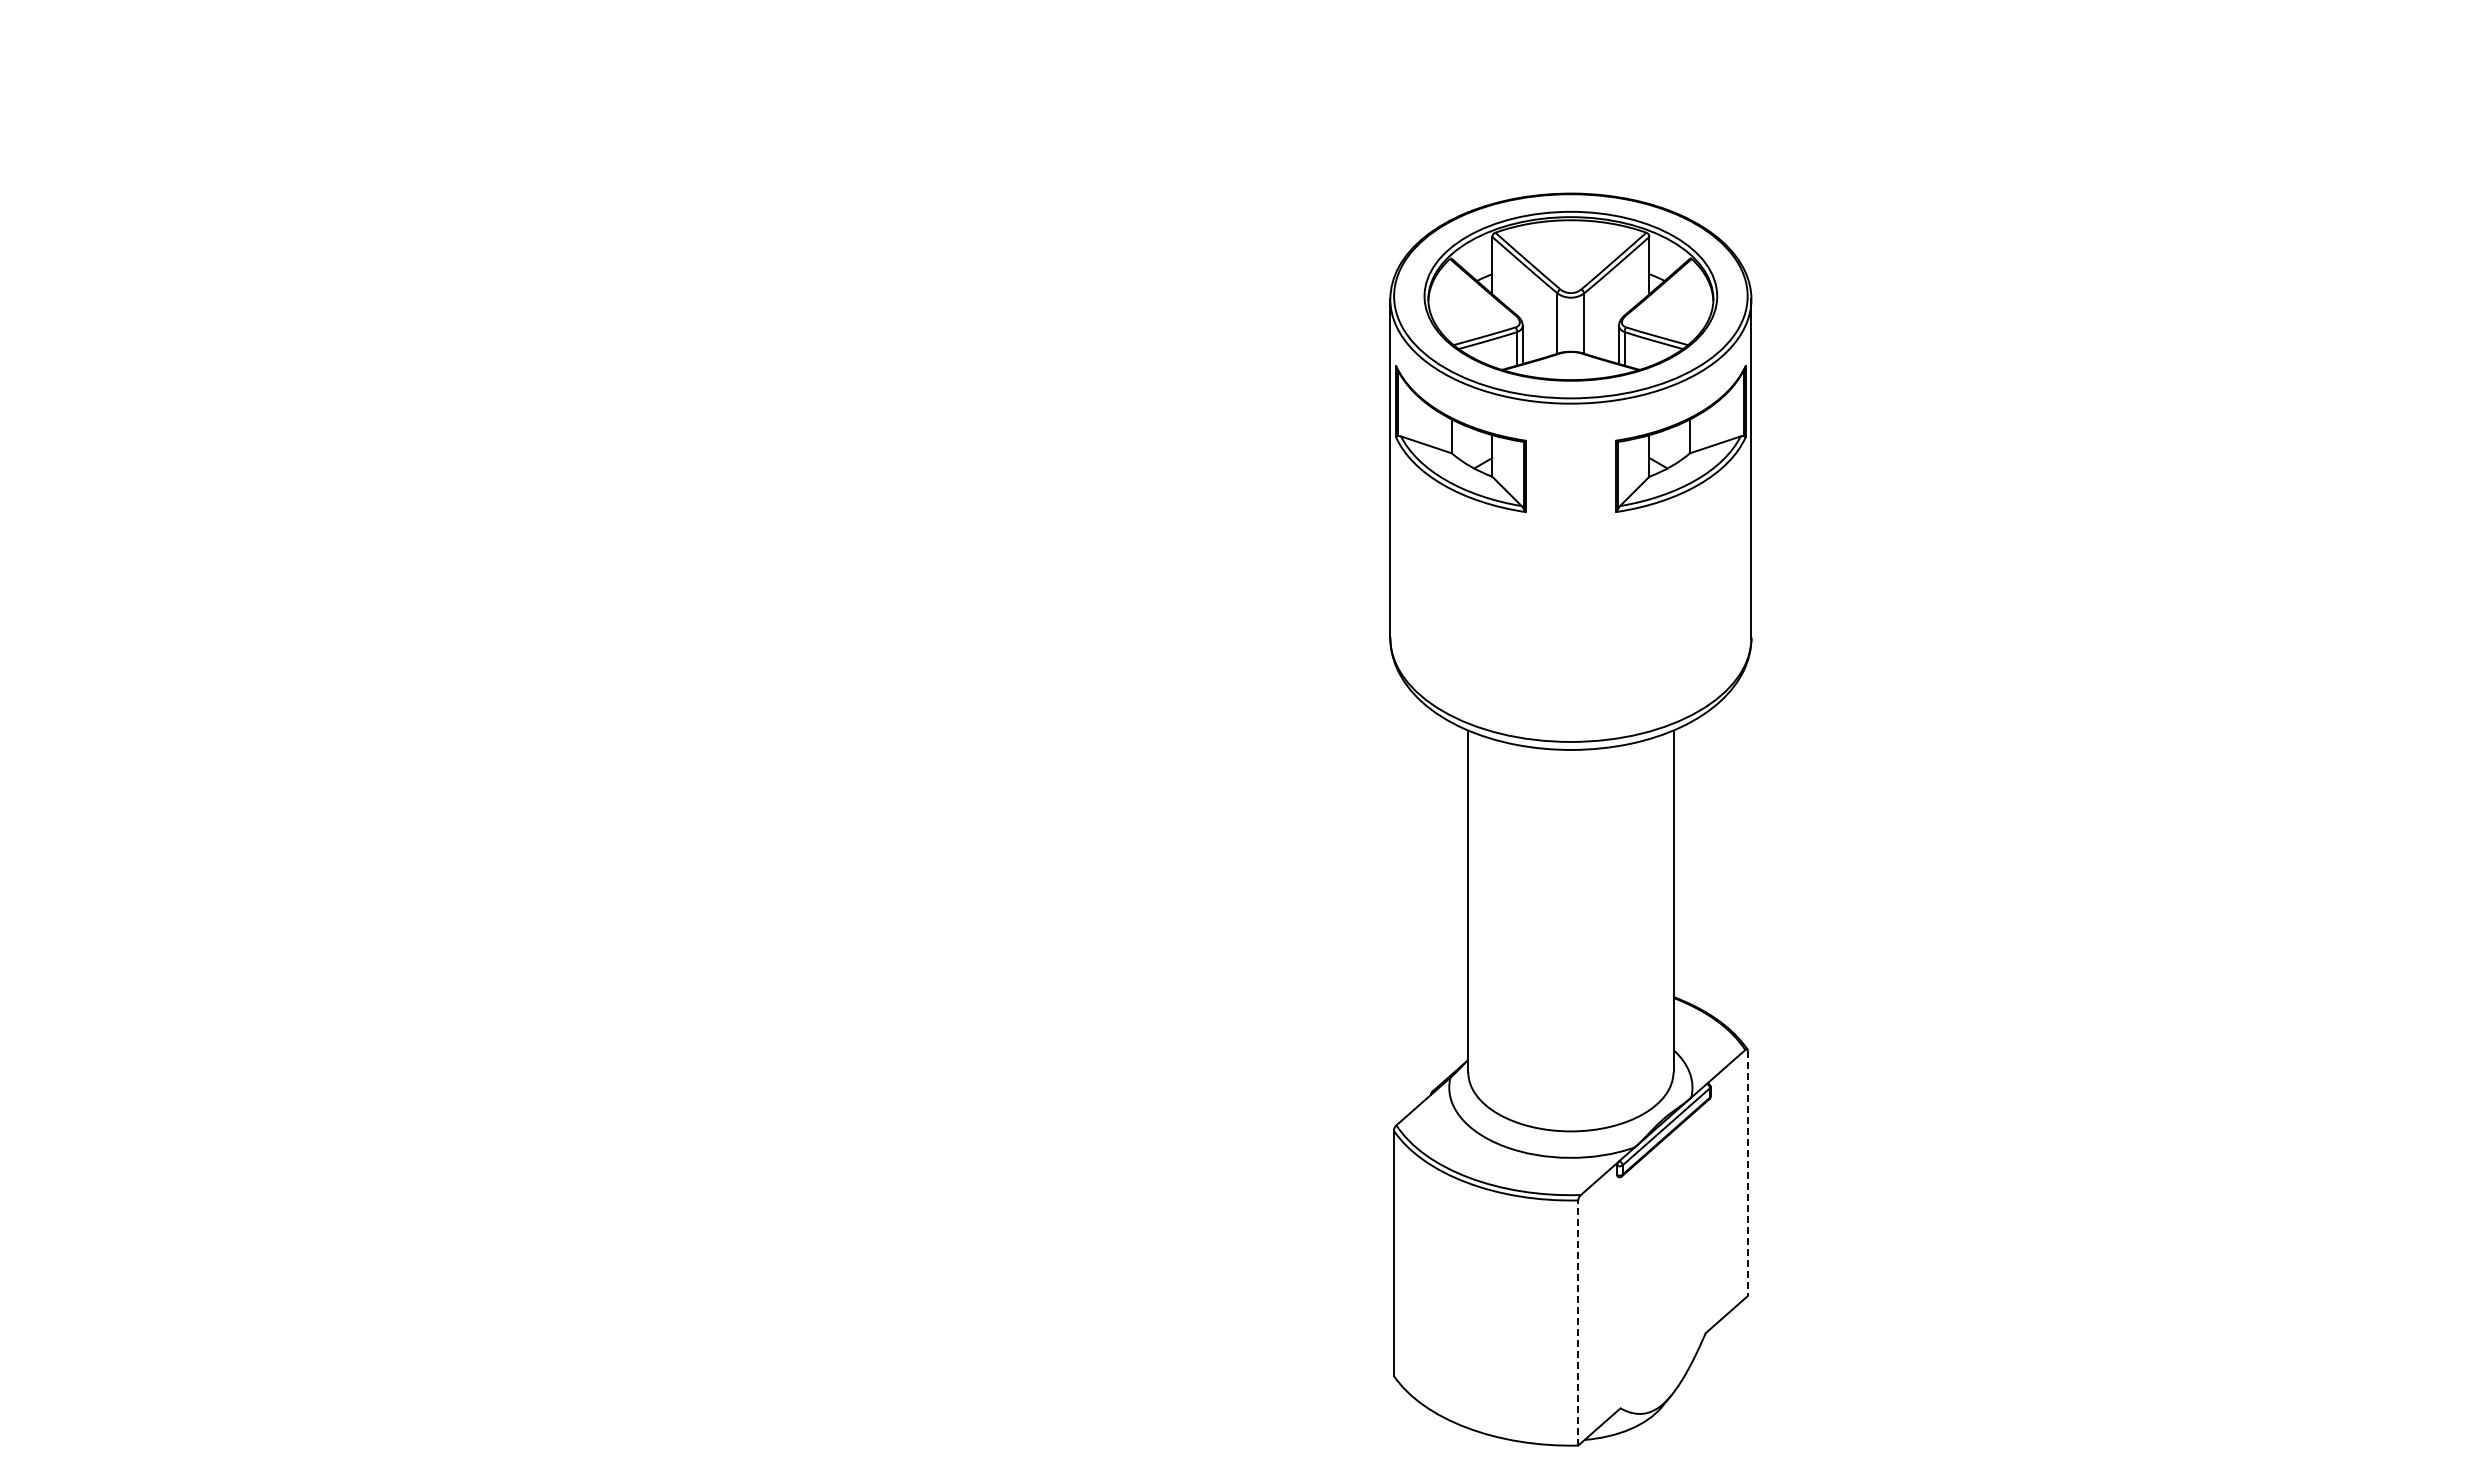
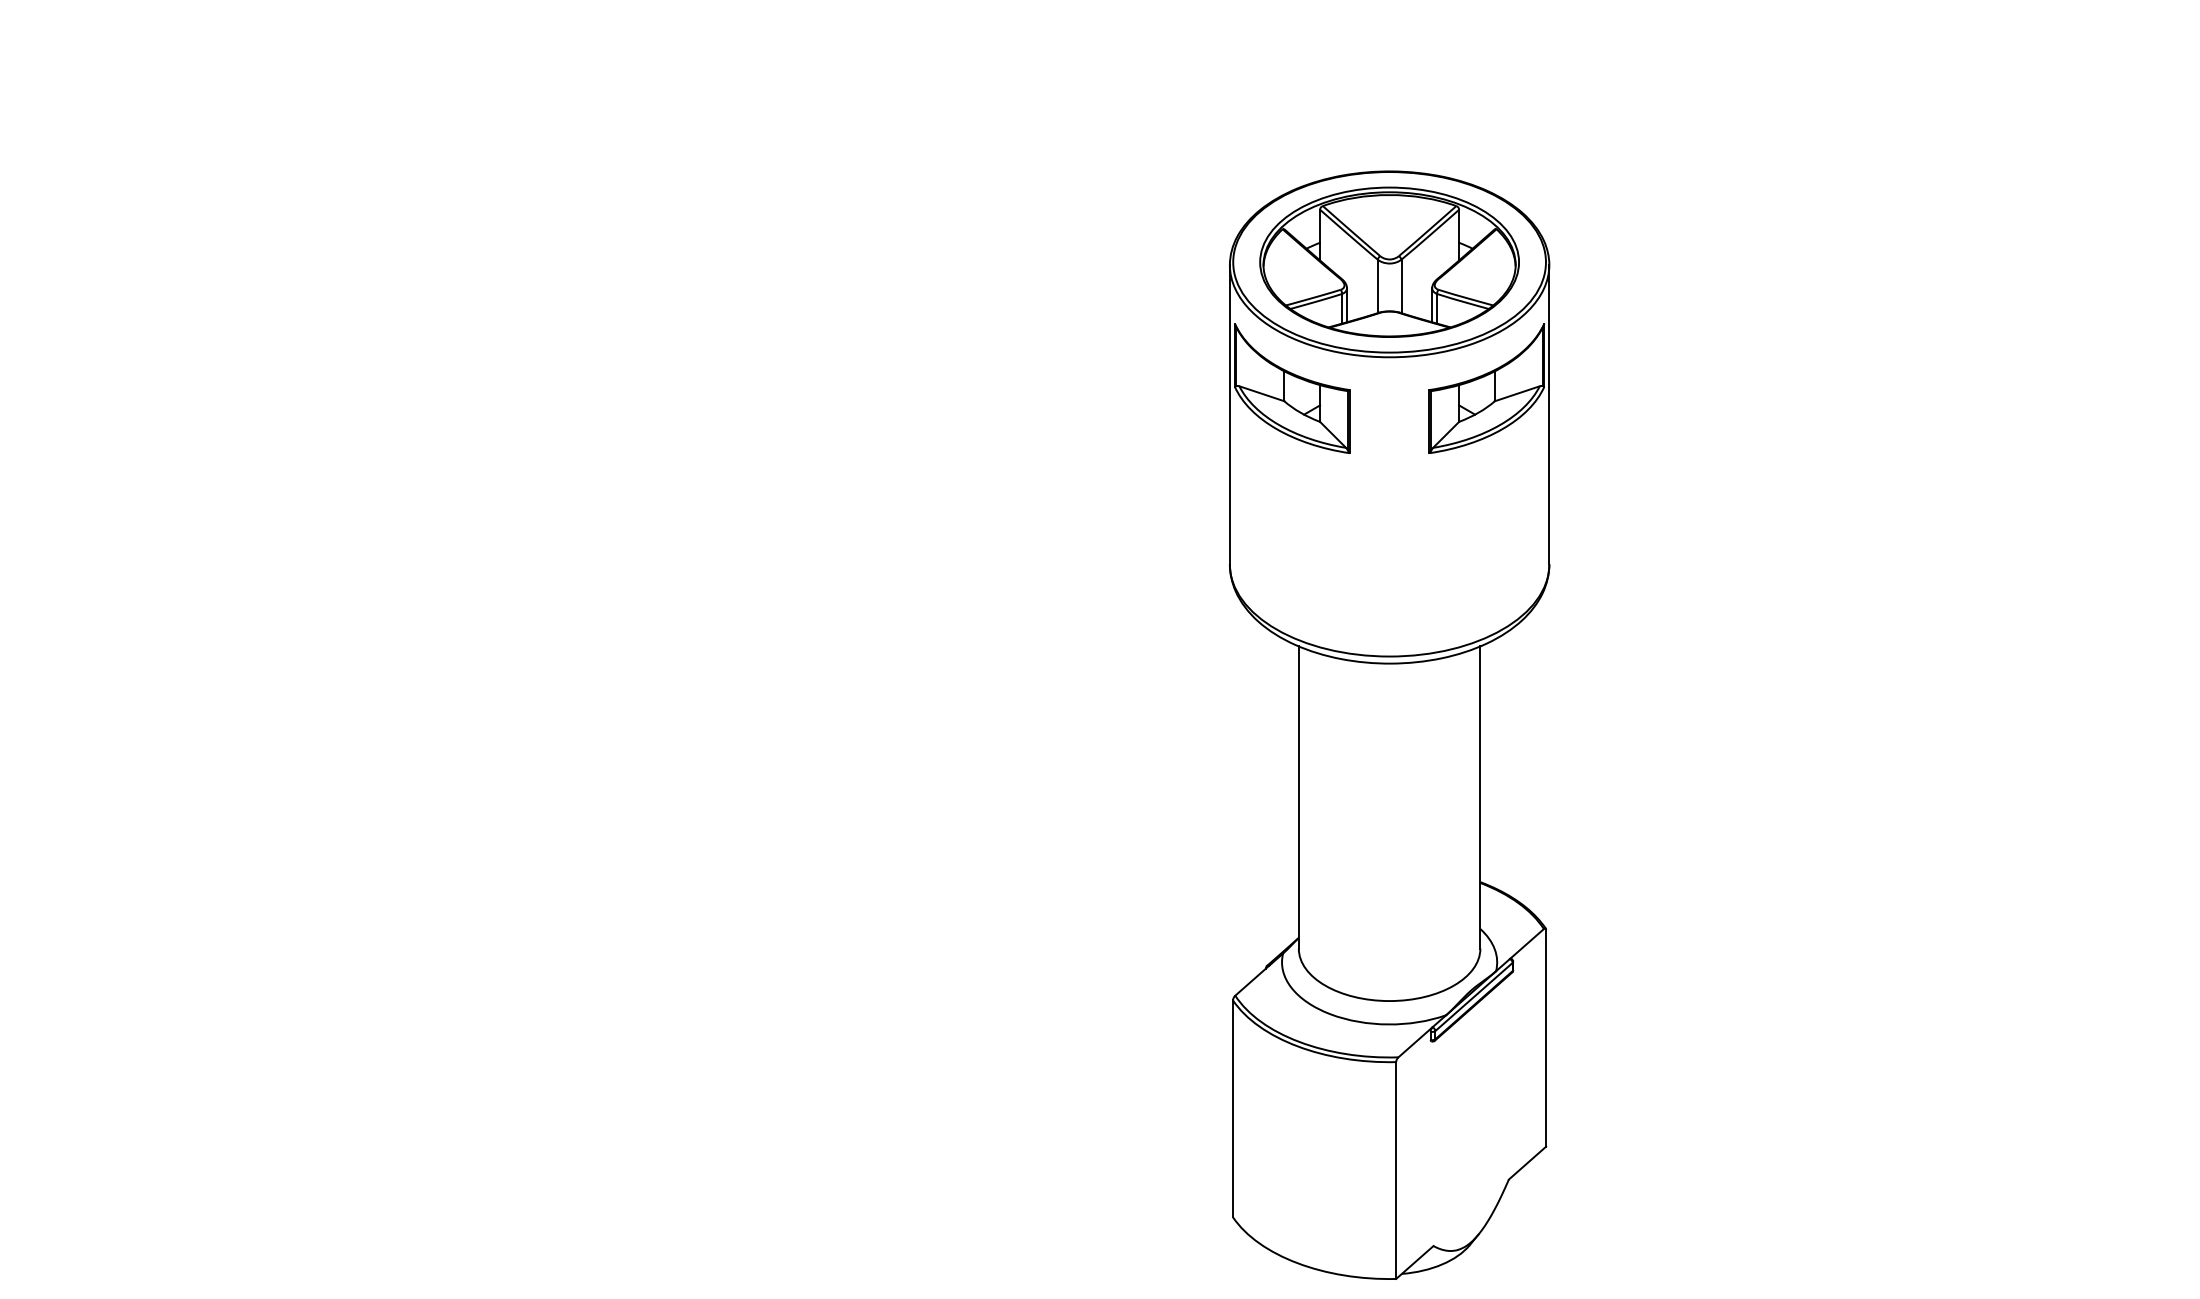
line: (1747, 1173) -> (1545, 1038), dashed -> solid
line: (1578, 1322) -> (1396, 1170), dashed -> solid

